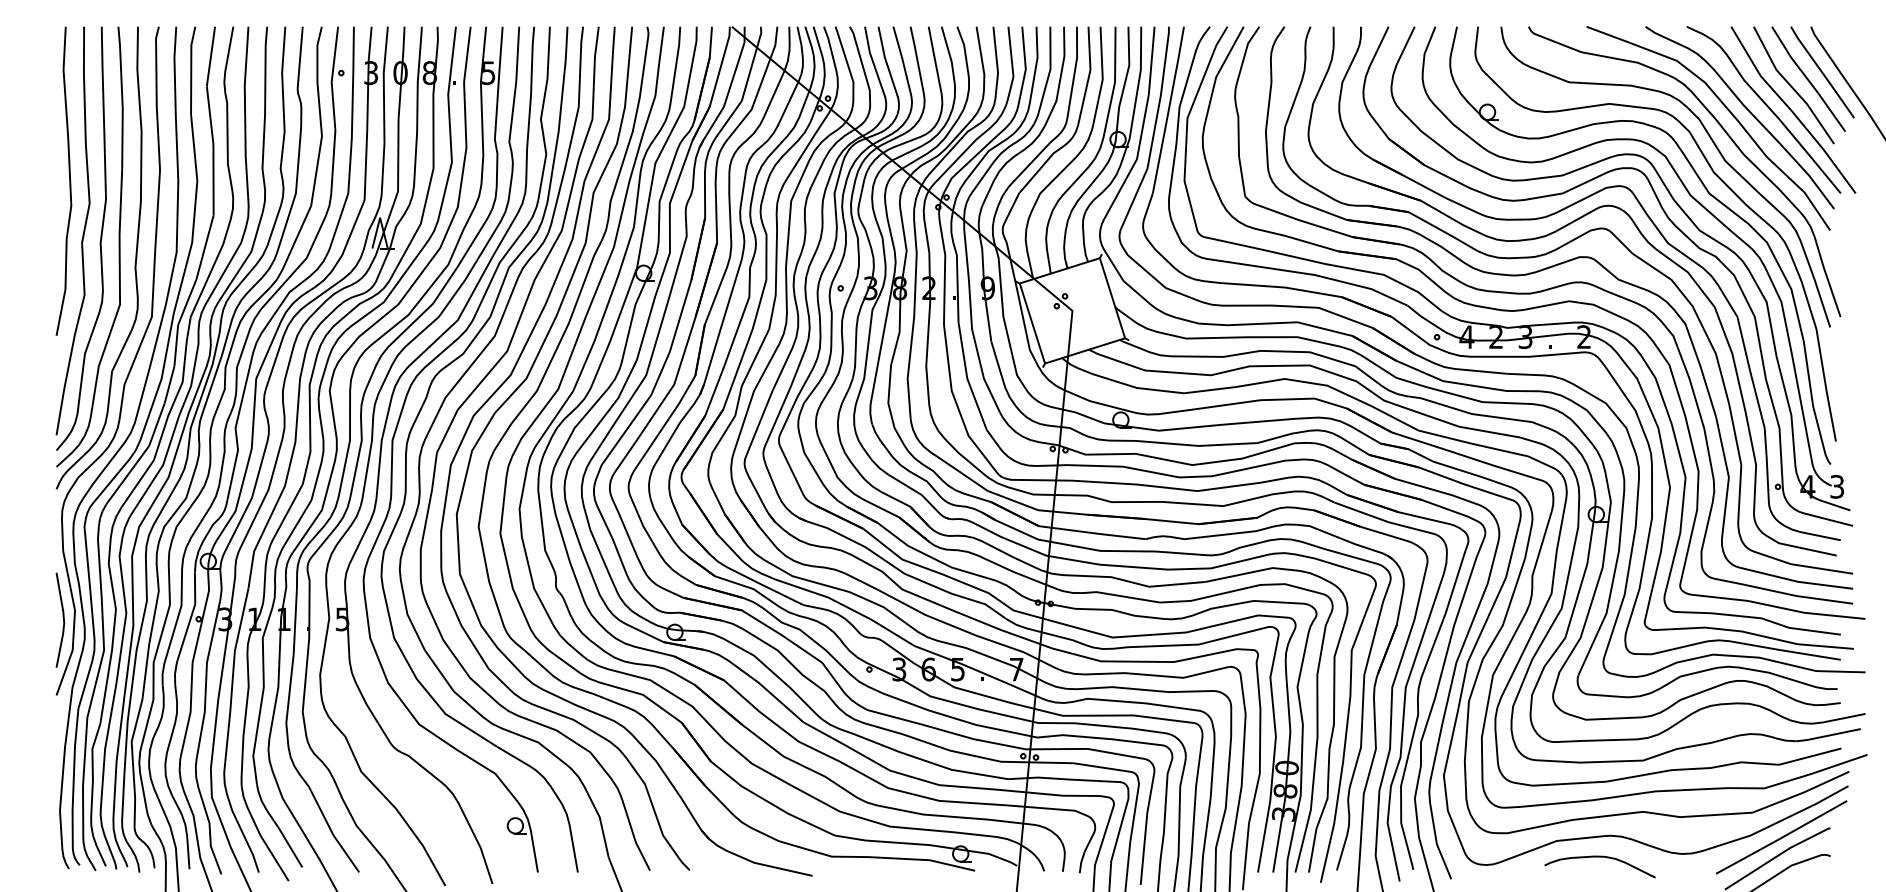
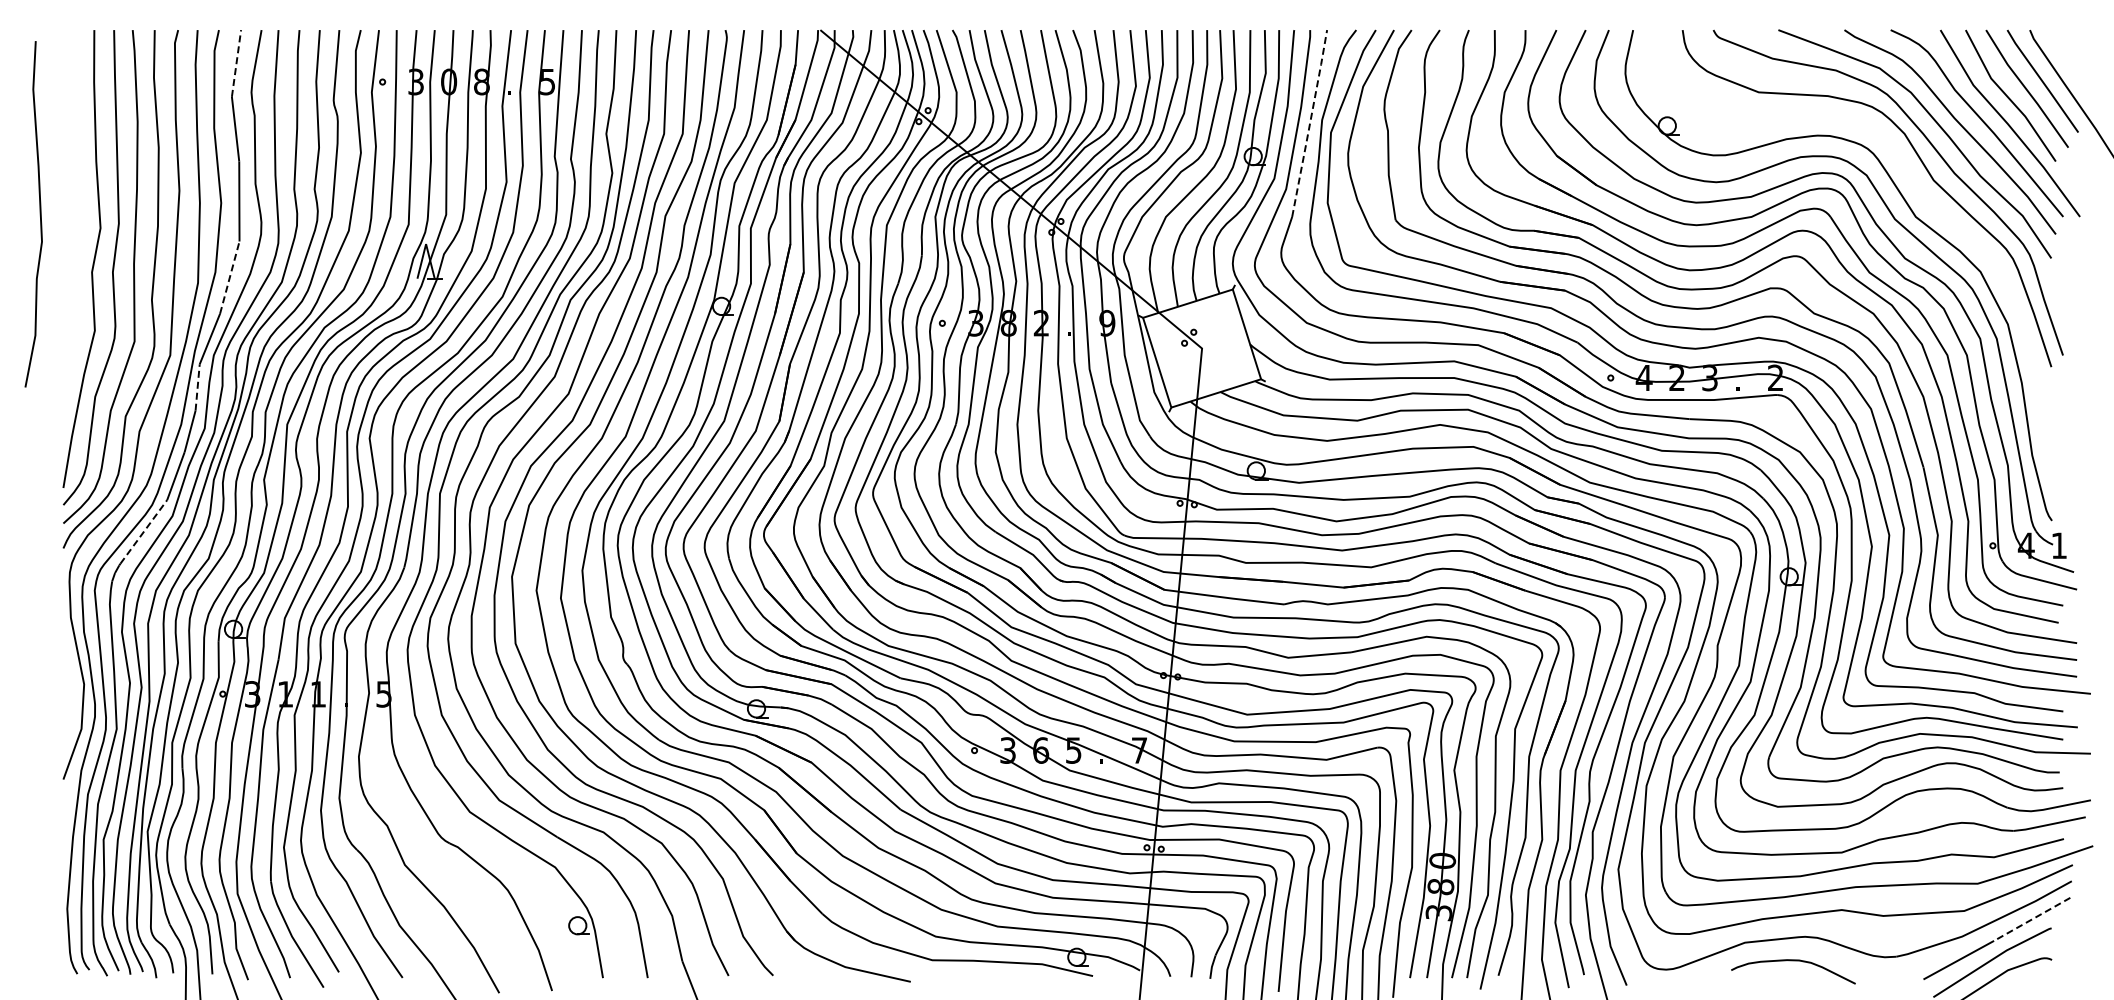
line: (210, 56) -> (236, 63), solid -> dashed
line: (1169, 110) -> (1310, 123), solid -> dashed
curve: (1714, 174) -> (1921, 195), removed
curve: (69, 181) -> (39, 214), moved
line: (204, 247) -> (229, 277), solid -> dashed
line: (176, 345) -> (197, 387), solid -> dashed
line: (127, 474) -> (143, 531), solid -> dashed
text: (1836, 486) -> (2058, 545), 3 -> 1
line: (62, 620) -> (70, 695), removed
line: (1813, 820) -> (2032, 919), solid -> dashed

